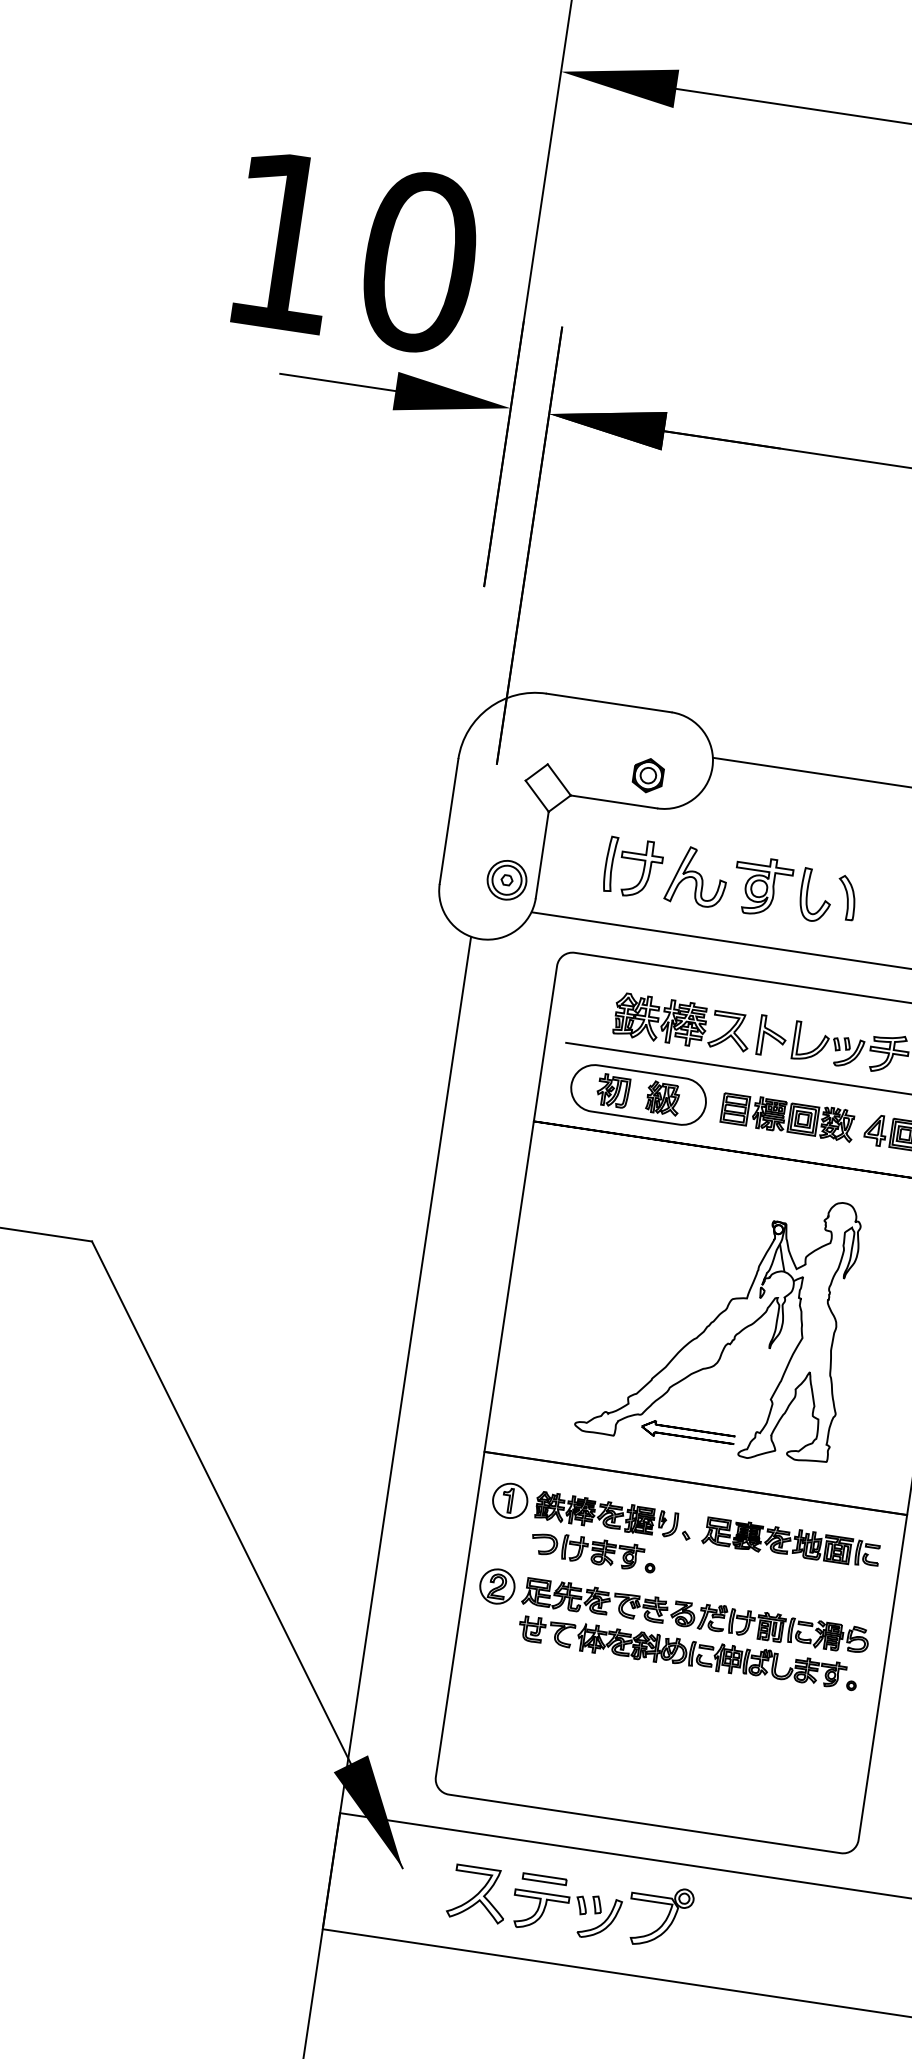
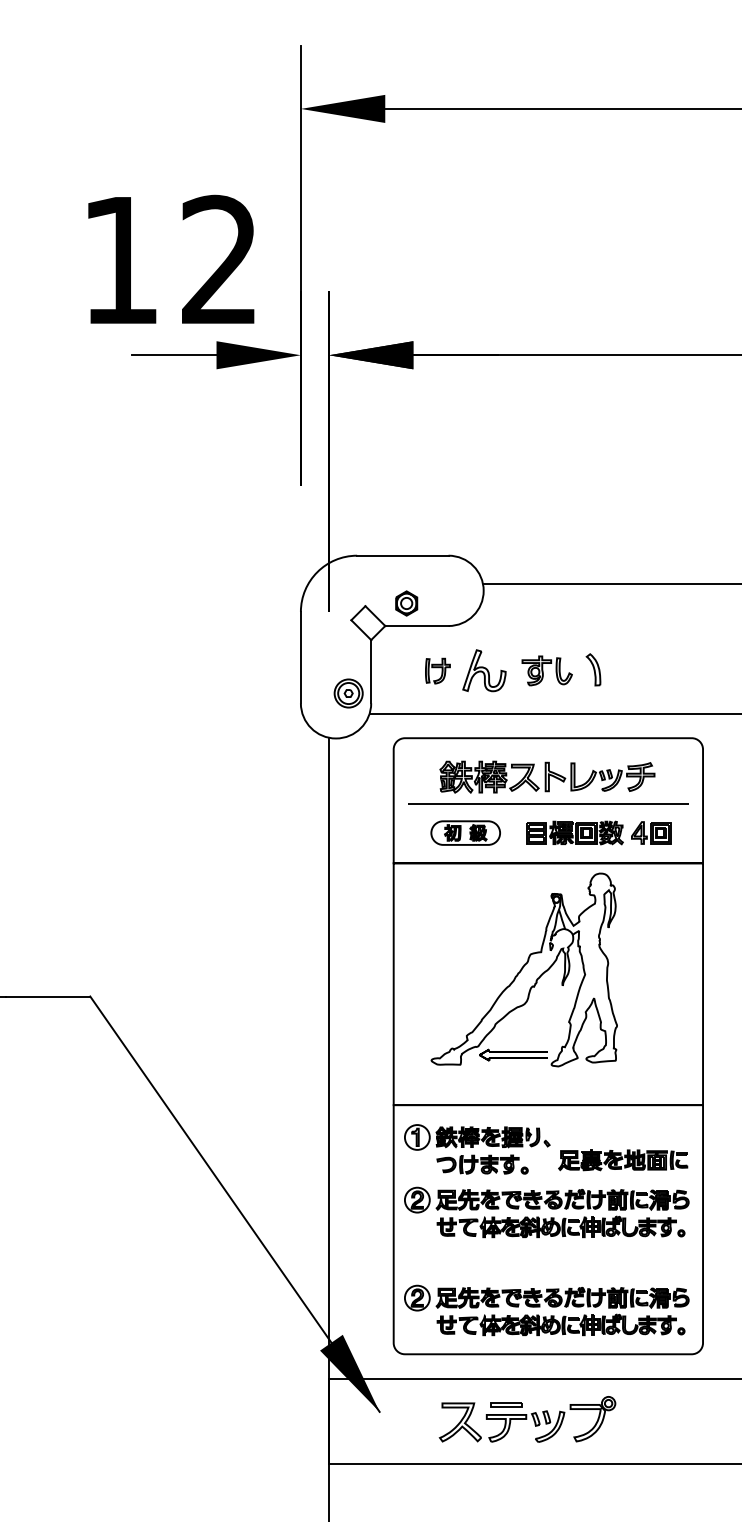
text: (420, 262) -> (220, 260), 10 -> 12
part: (648, 775) -> (406, 603), moved
part: (633, 866) -> (437, 670), size x0.6
part: (783, 889) -> (547, 670), size x0.7
part: (638, 1094) -> (465, 832), size x0.7
part: (719, 1318) -> (523, 969), moved
part: (791, 1543) -> (623, 1160), moved
part: (651, 1763) -> (546, 1310), added
part: (570, 1903) -> (527, 1419), moved

